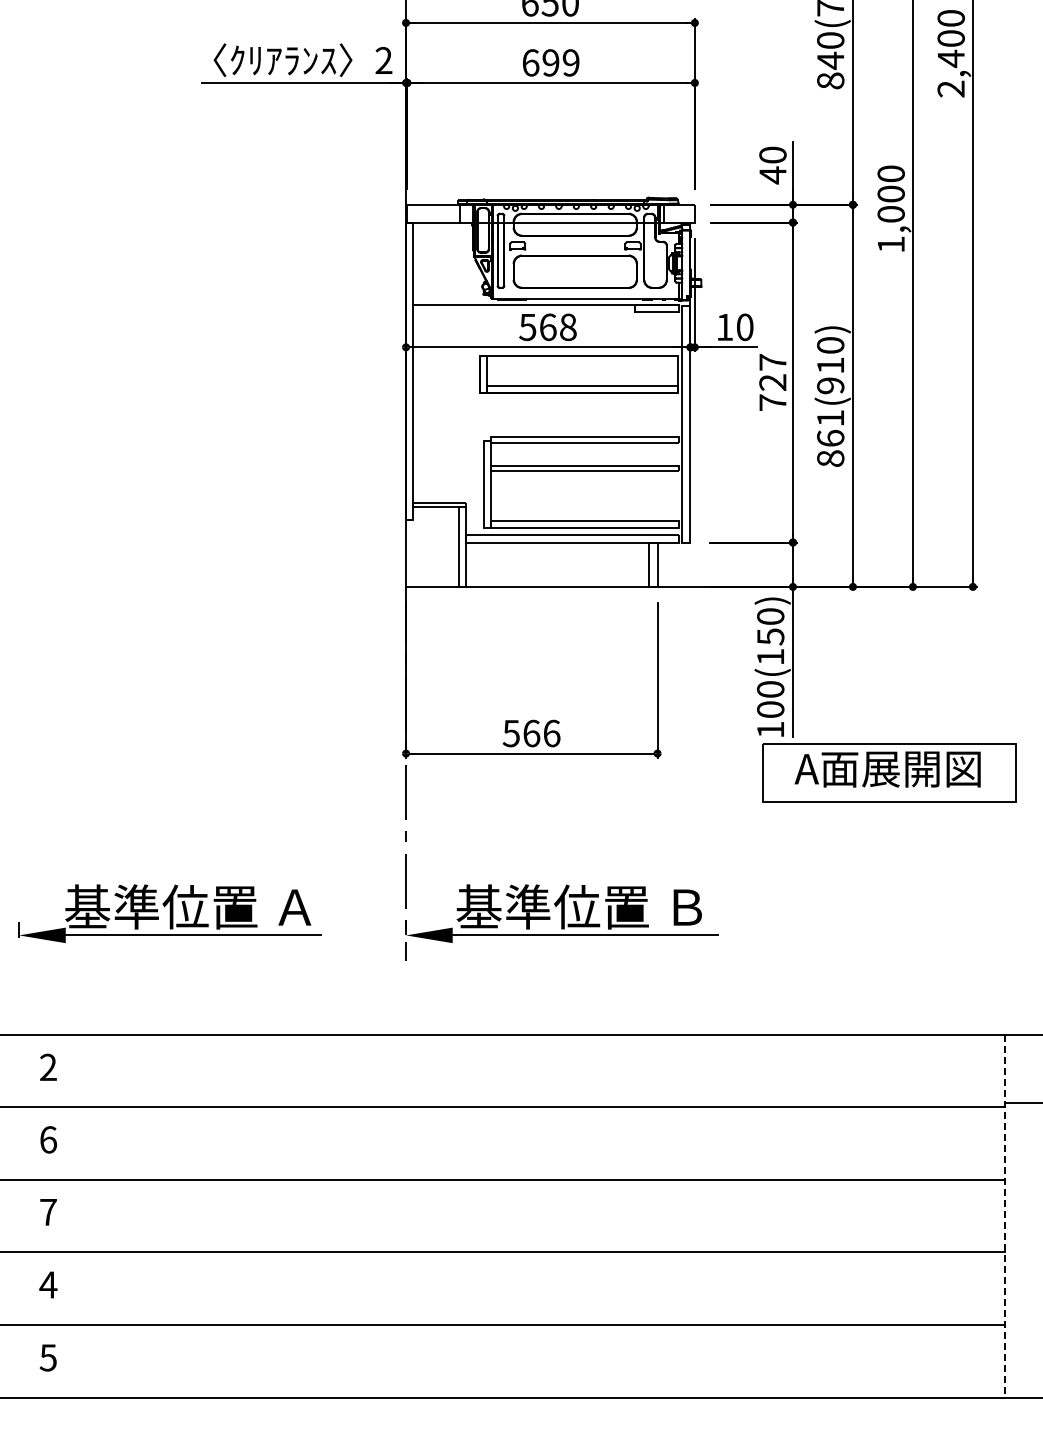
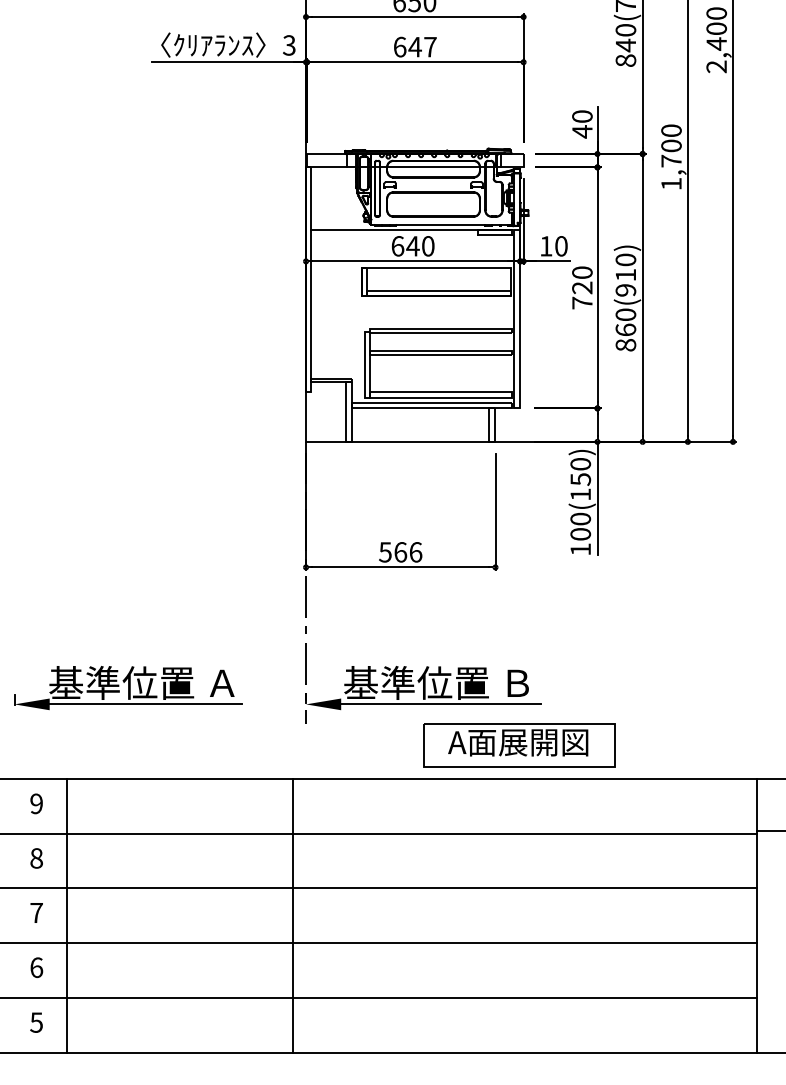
text: (383, 60) -> (289, 45), 2 -> 3
text: (560, 62) -> (422, 46), 699 -> 647
text: (890, 213) -> (670, 160), 1,000 -> 1,700
text: (547, 327) -> (412, 246), 568 -> 640
text: (772, 362) -> (582, 272), 727 -> 720
text: (830, 418) -> (625, 315), 861(910) -> 860(910)
part: (889, 772) -> (519, 745), moved
text: (48, 1067) -> (36, 803), 2 -> 9
text: (48, 1139) -> (36, 858), 6 -> 8
line: (88, 1215) -> (66, 915), added
line: (388, 1215) -> (292, 915), added
line: (1004, 1216) -> (756, 916), dashed -> solid
text: (48, 1284) -> (36, 967), 4 -> 6

